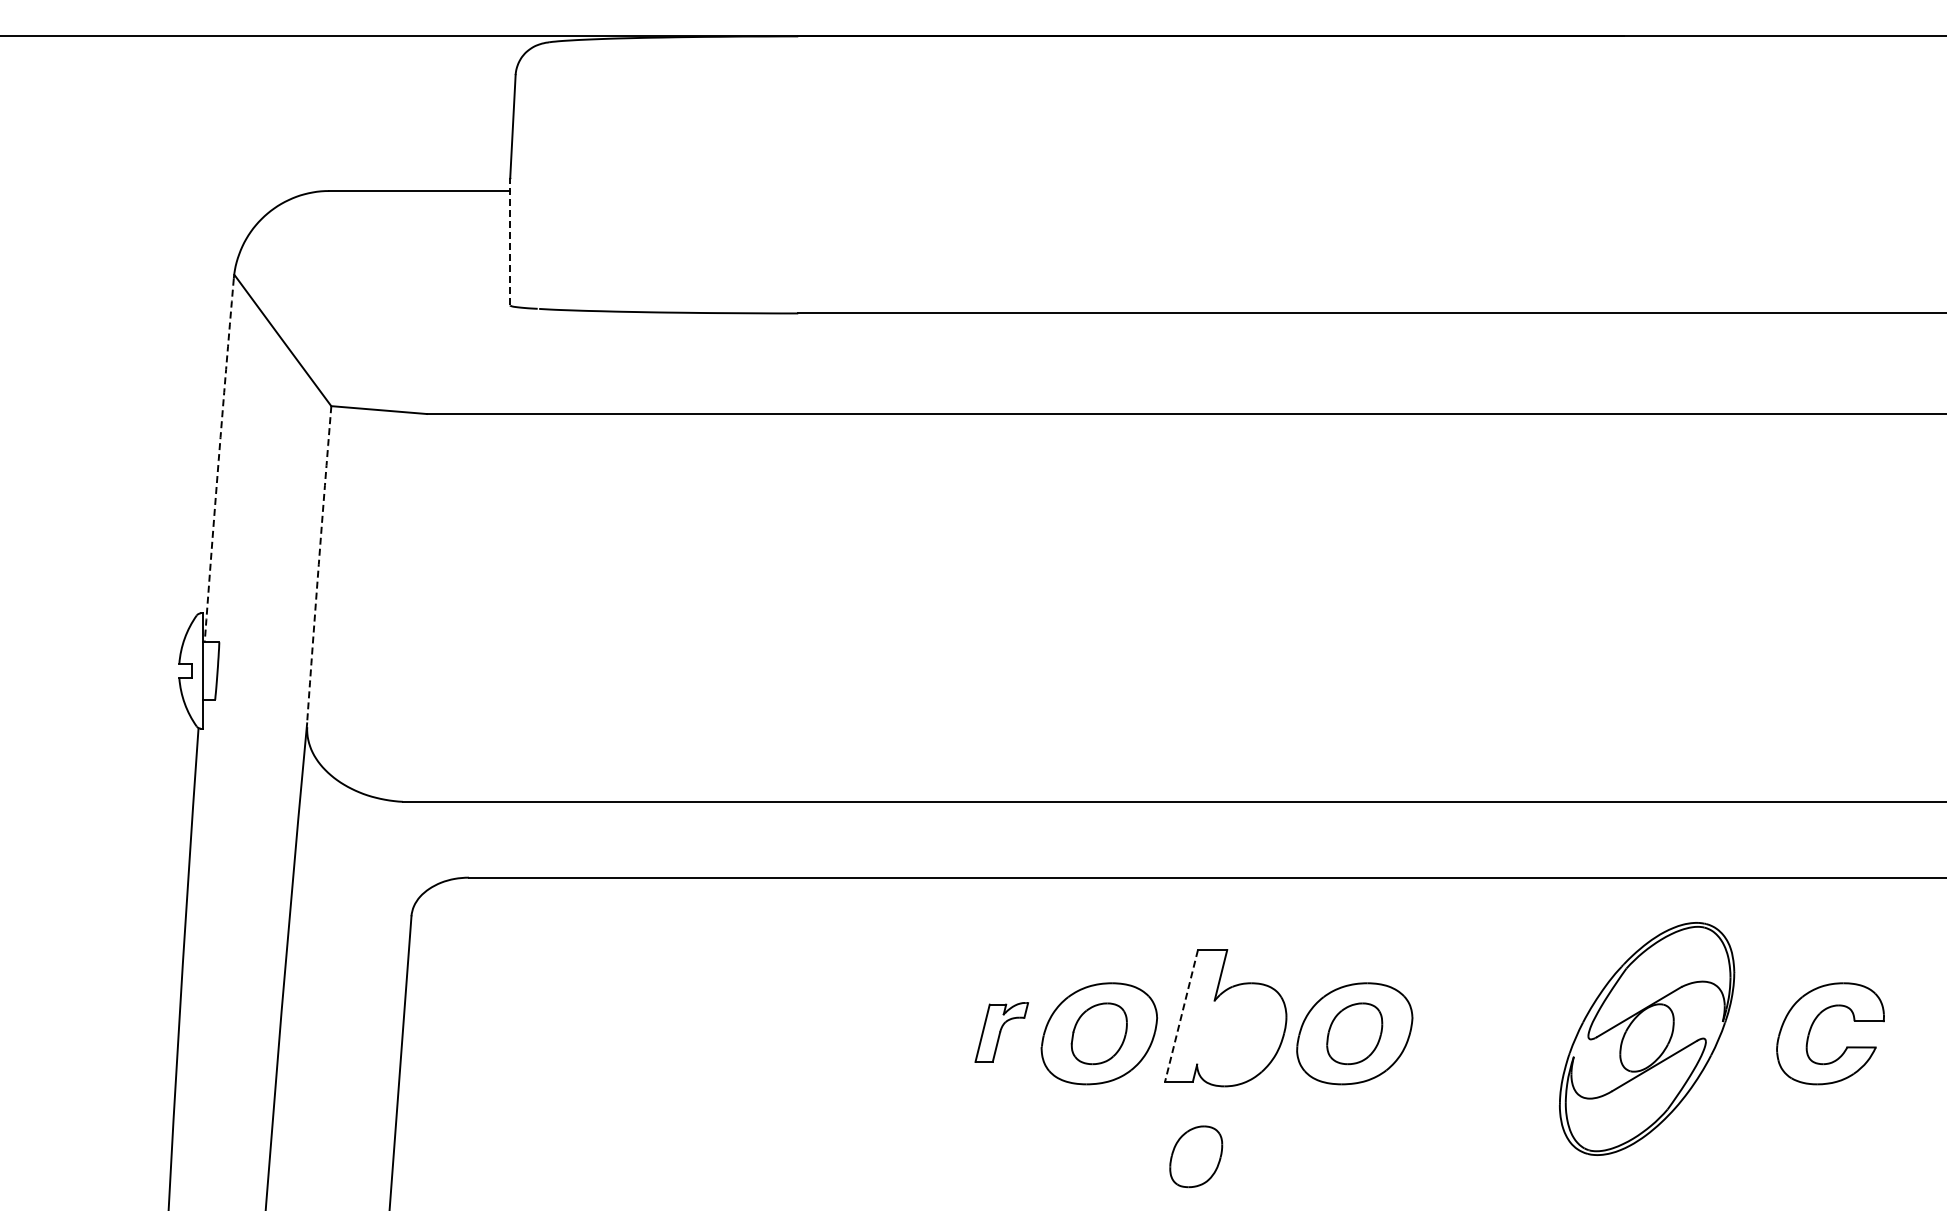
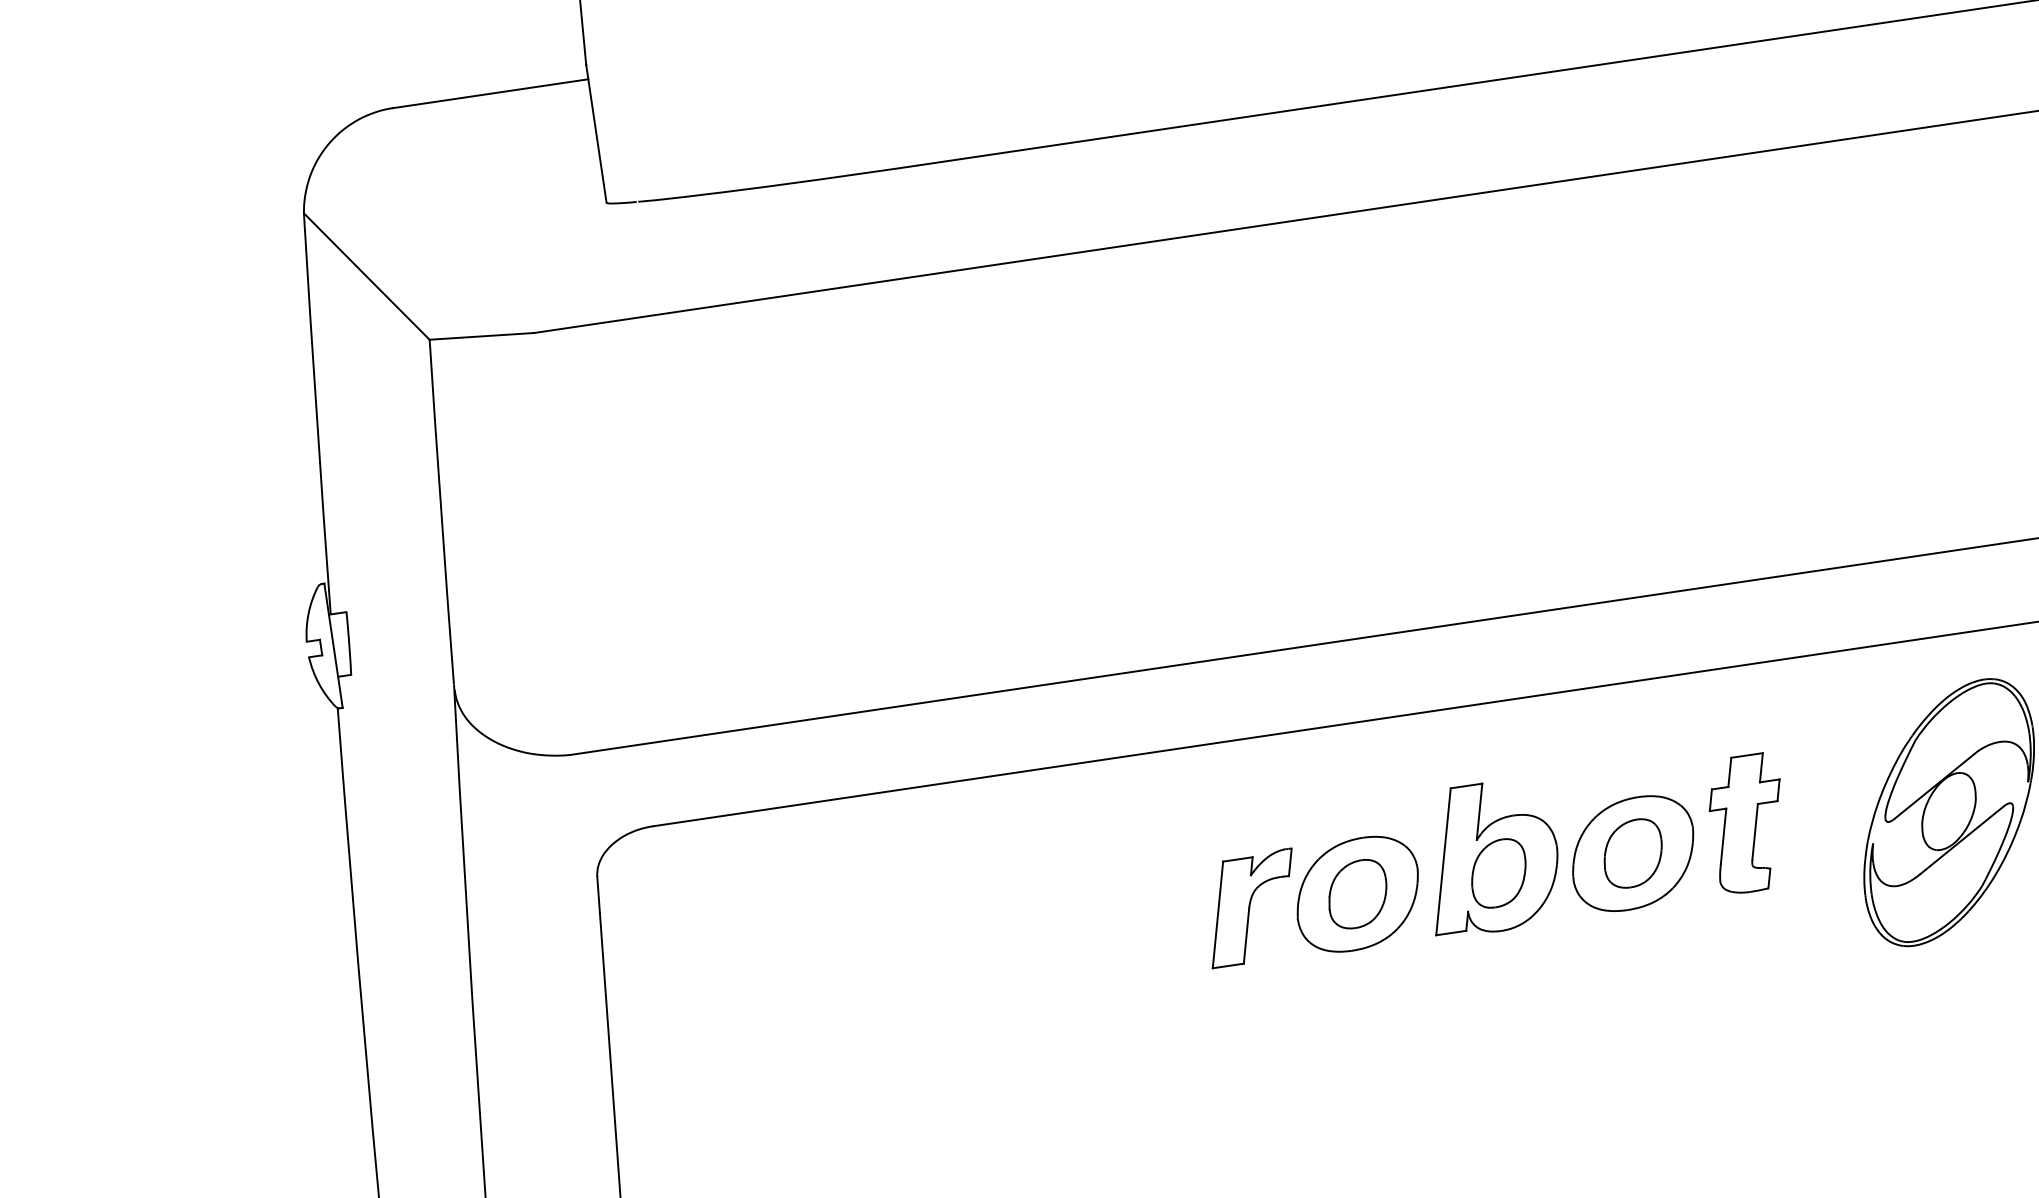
line: (510, 241) -> (596, 133), dashed -> solid
arc: (218, 460) -> (316, 416), dashed -> solid
arc: (318, 564) -> (441, 512), dashed -> solid
line: (1181, 1015) -> (1443, 861), dashed -> solid
part: (1463, 1022) -> (1748, 824), added
part: (1001, 1032) -> (1252, 908), size x1.67
part: (1196, 1156) -> (1499, 873), moved

